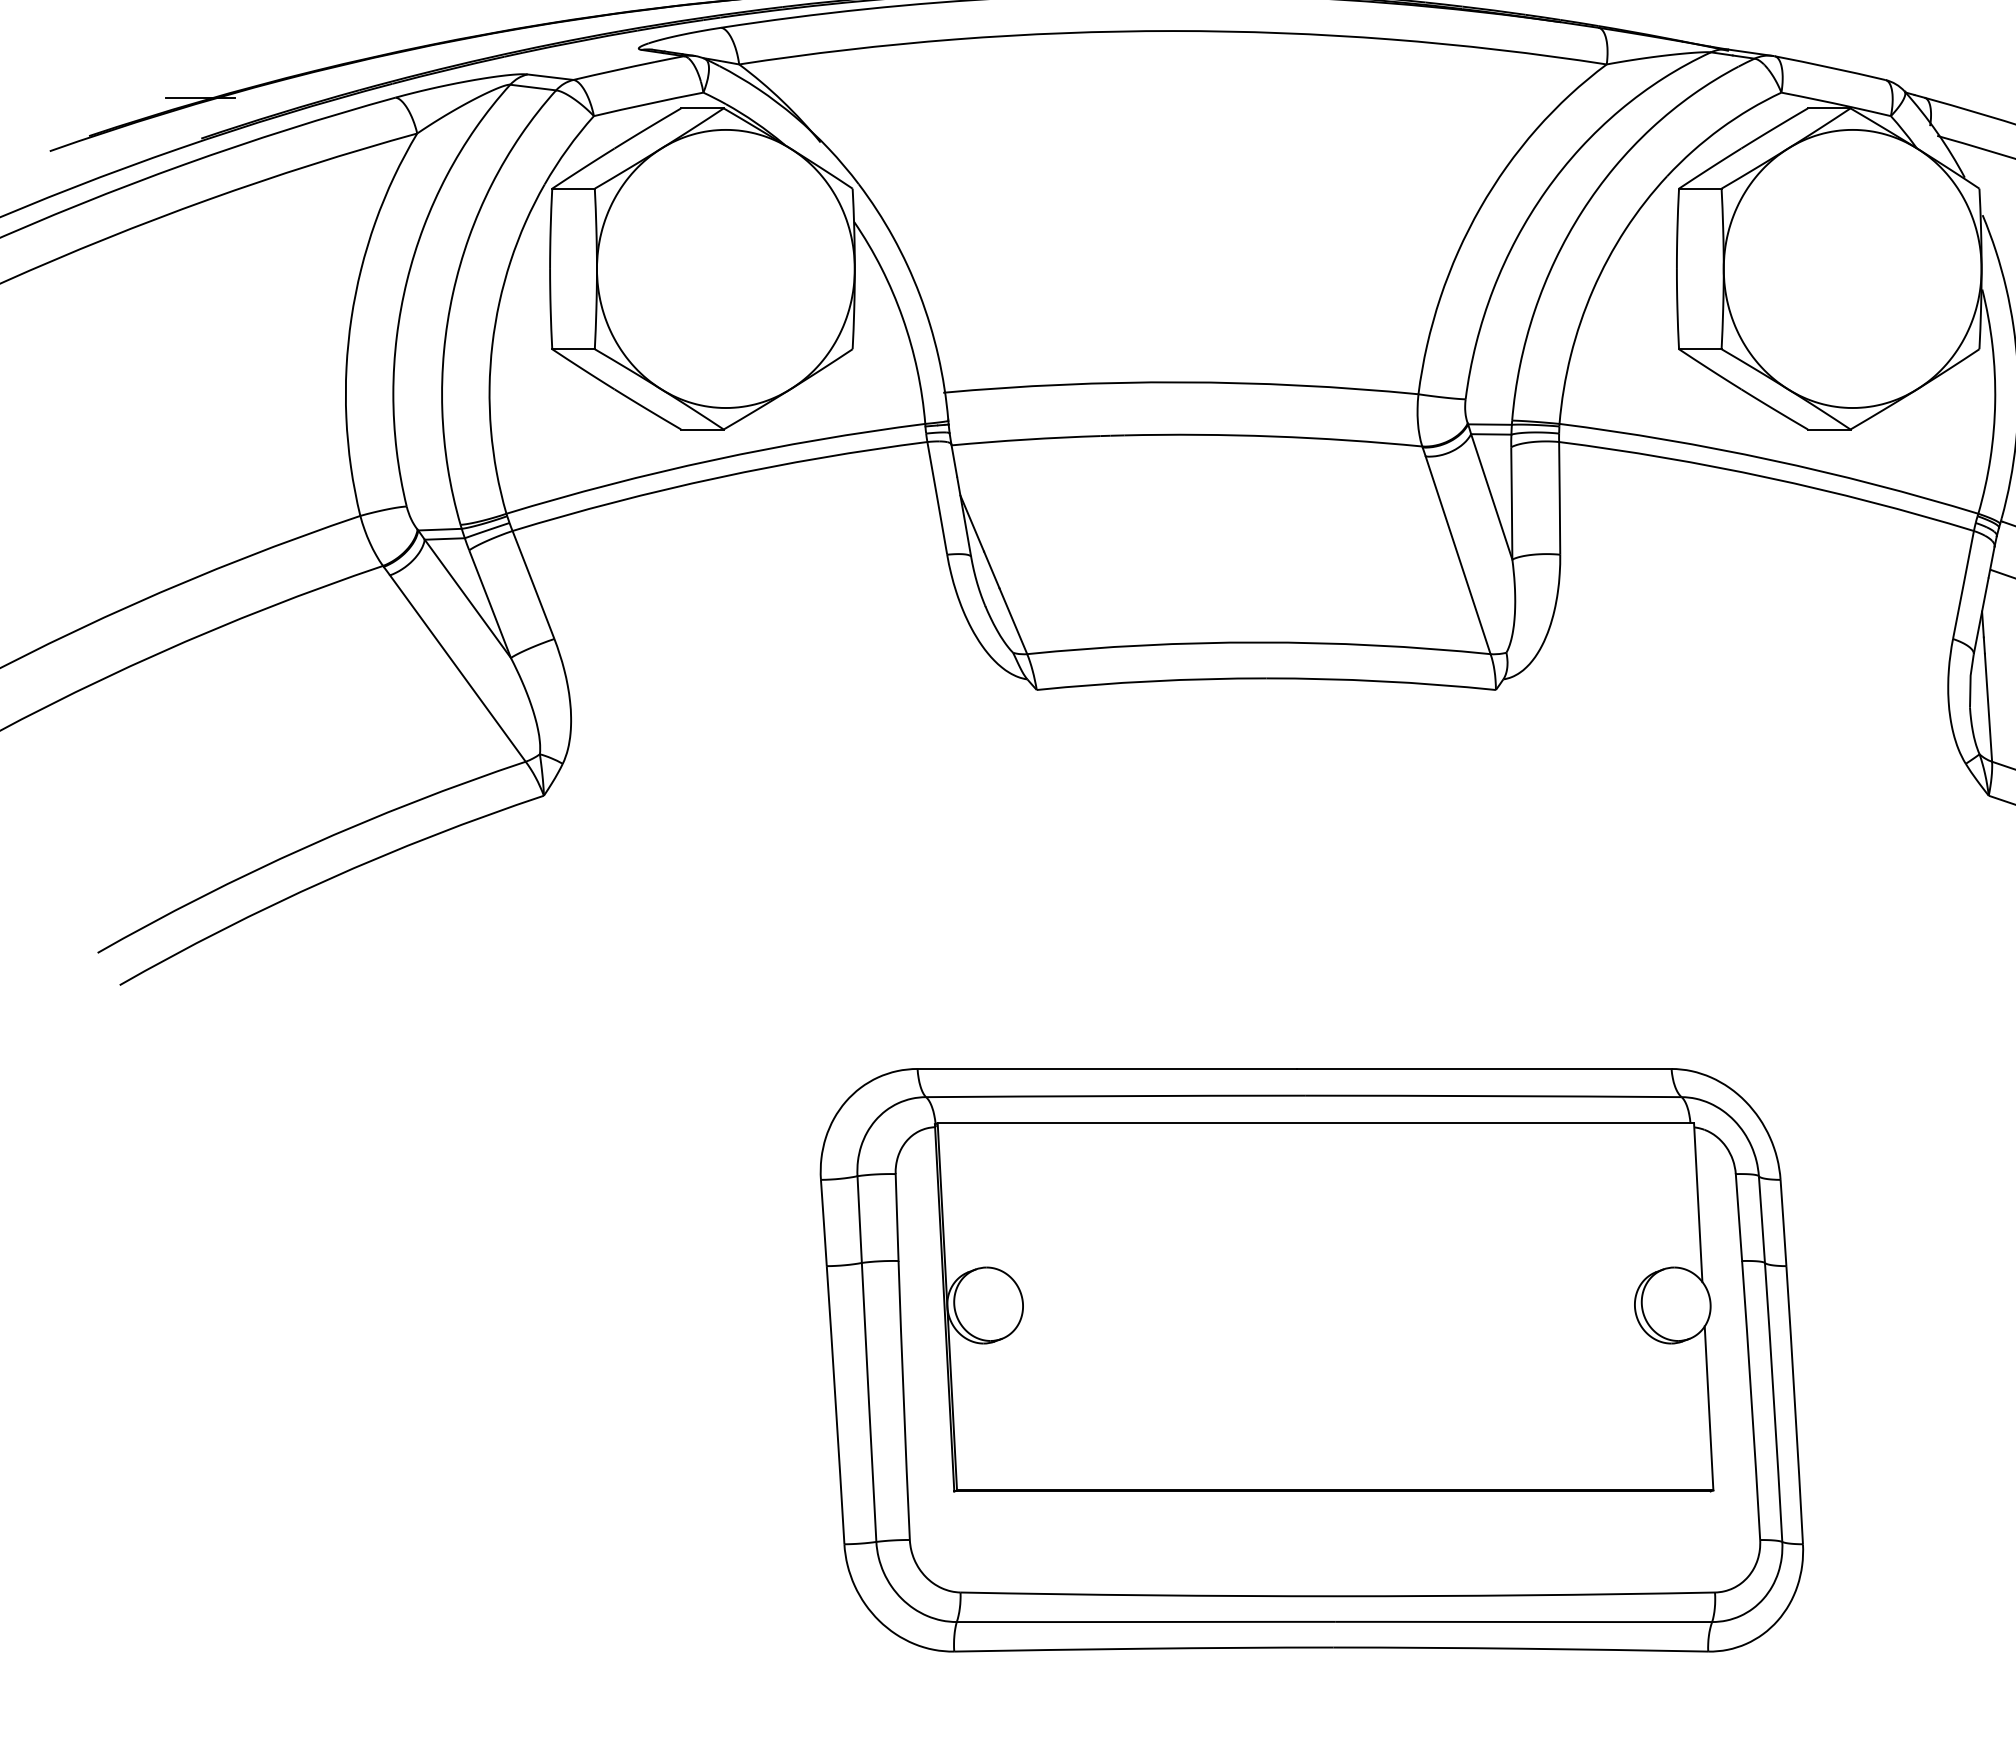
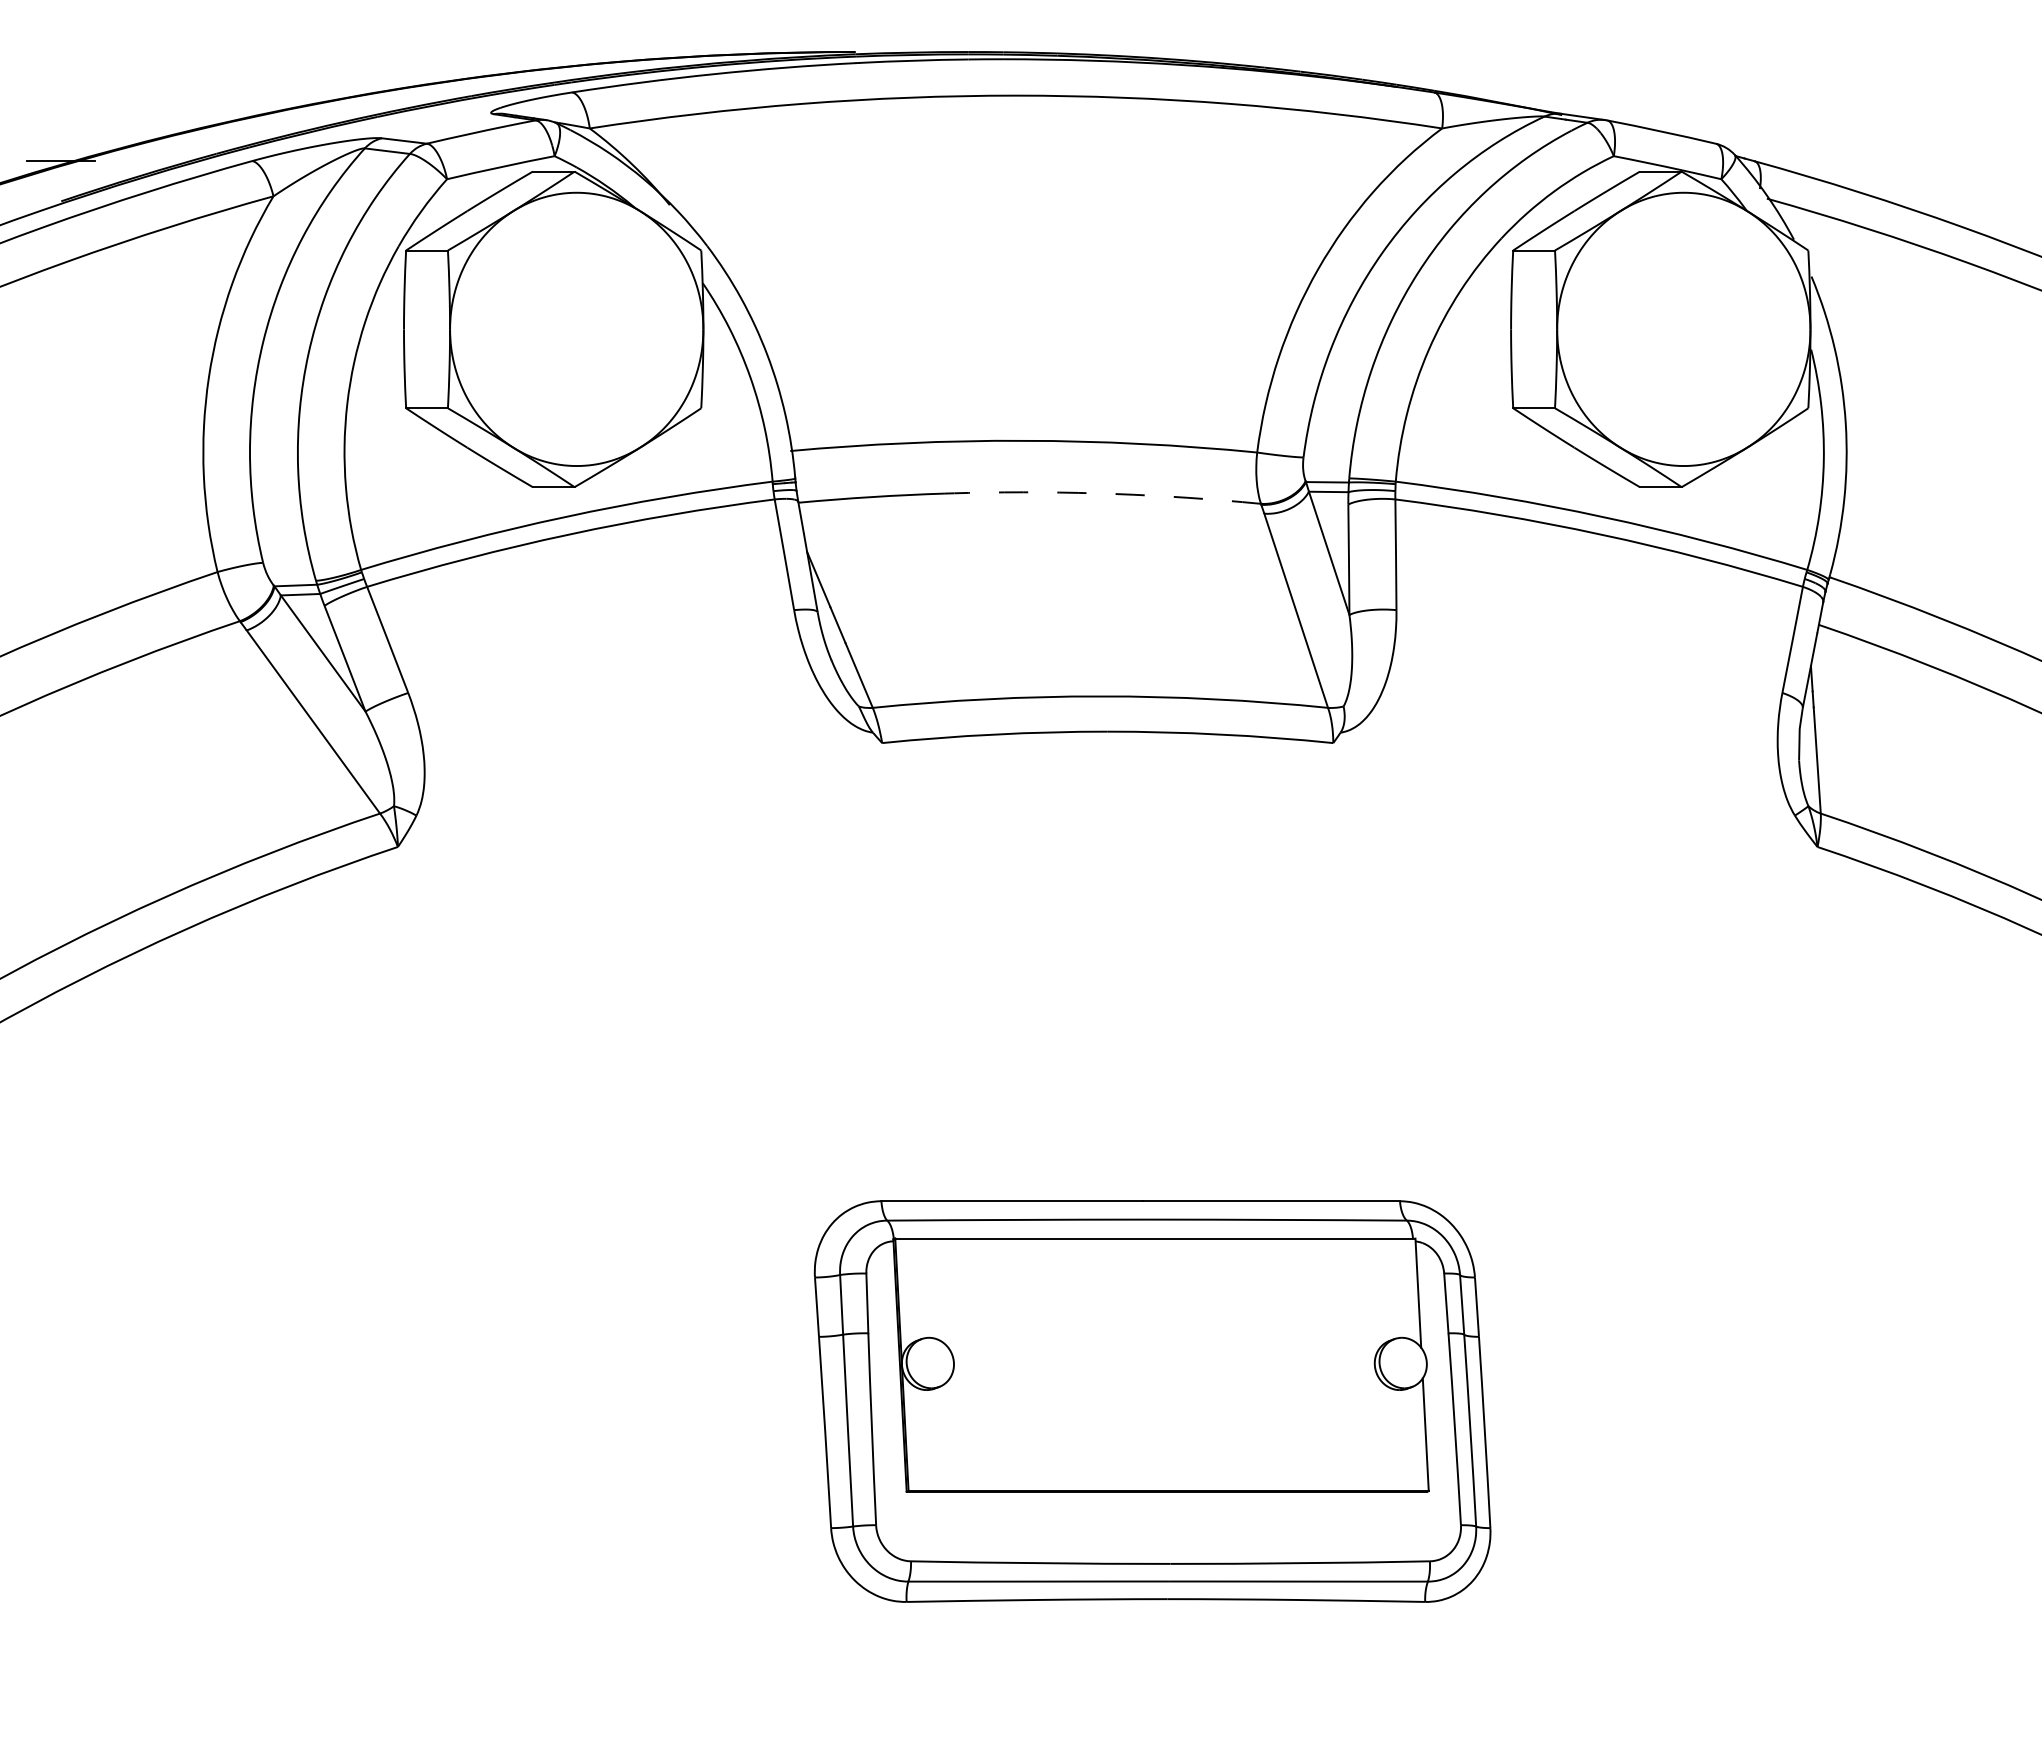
arc: (1273, 436) -> (1114, 494), solid -> dashed
part: (1311, 1360) -> (1152, 1401), size x0.7

